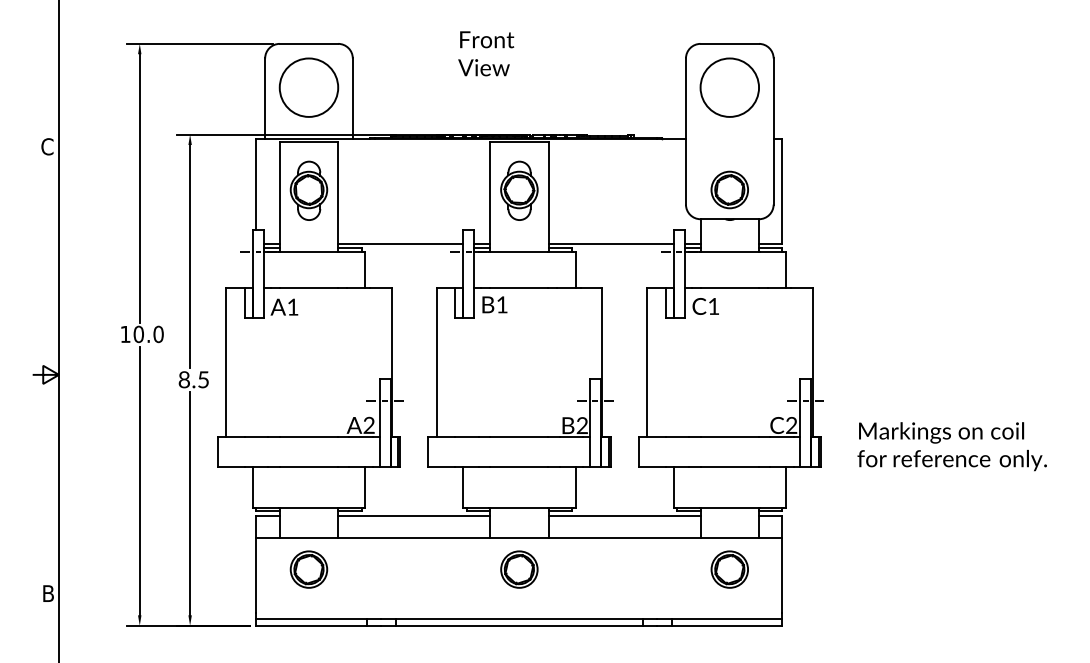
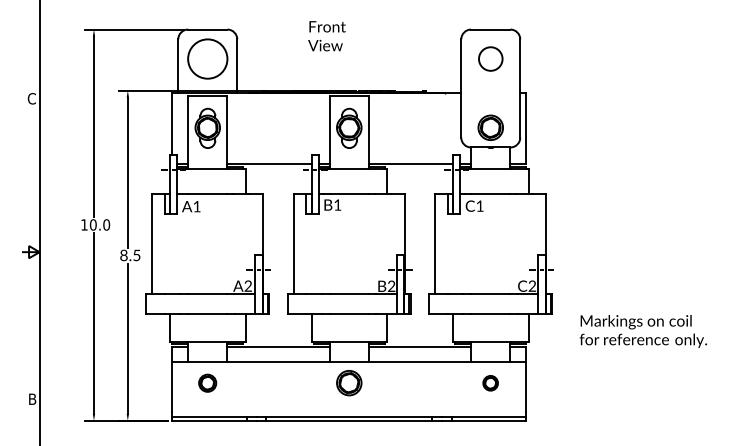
circle: (729, 86) -> (490, 58), size x0.6
text: (950, 446) -> (642, 331), moved
part: (308, 570) -> (207, 383), size x0.7
part: (729, 570) -> (490, 383), size x0.6

